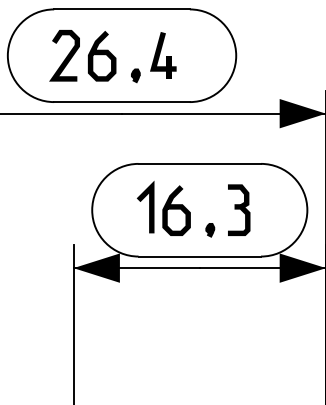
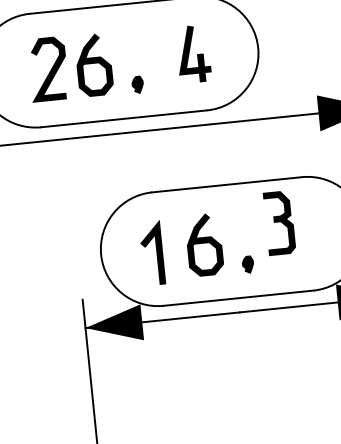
part: (163, 55) -> (193, 54), moved
line: (149, 207) -> (156, 253), moved
part: (239, 209) -> (279, 222), moved

